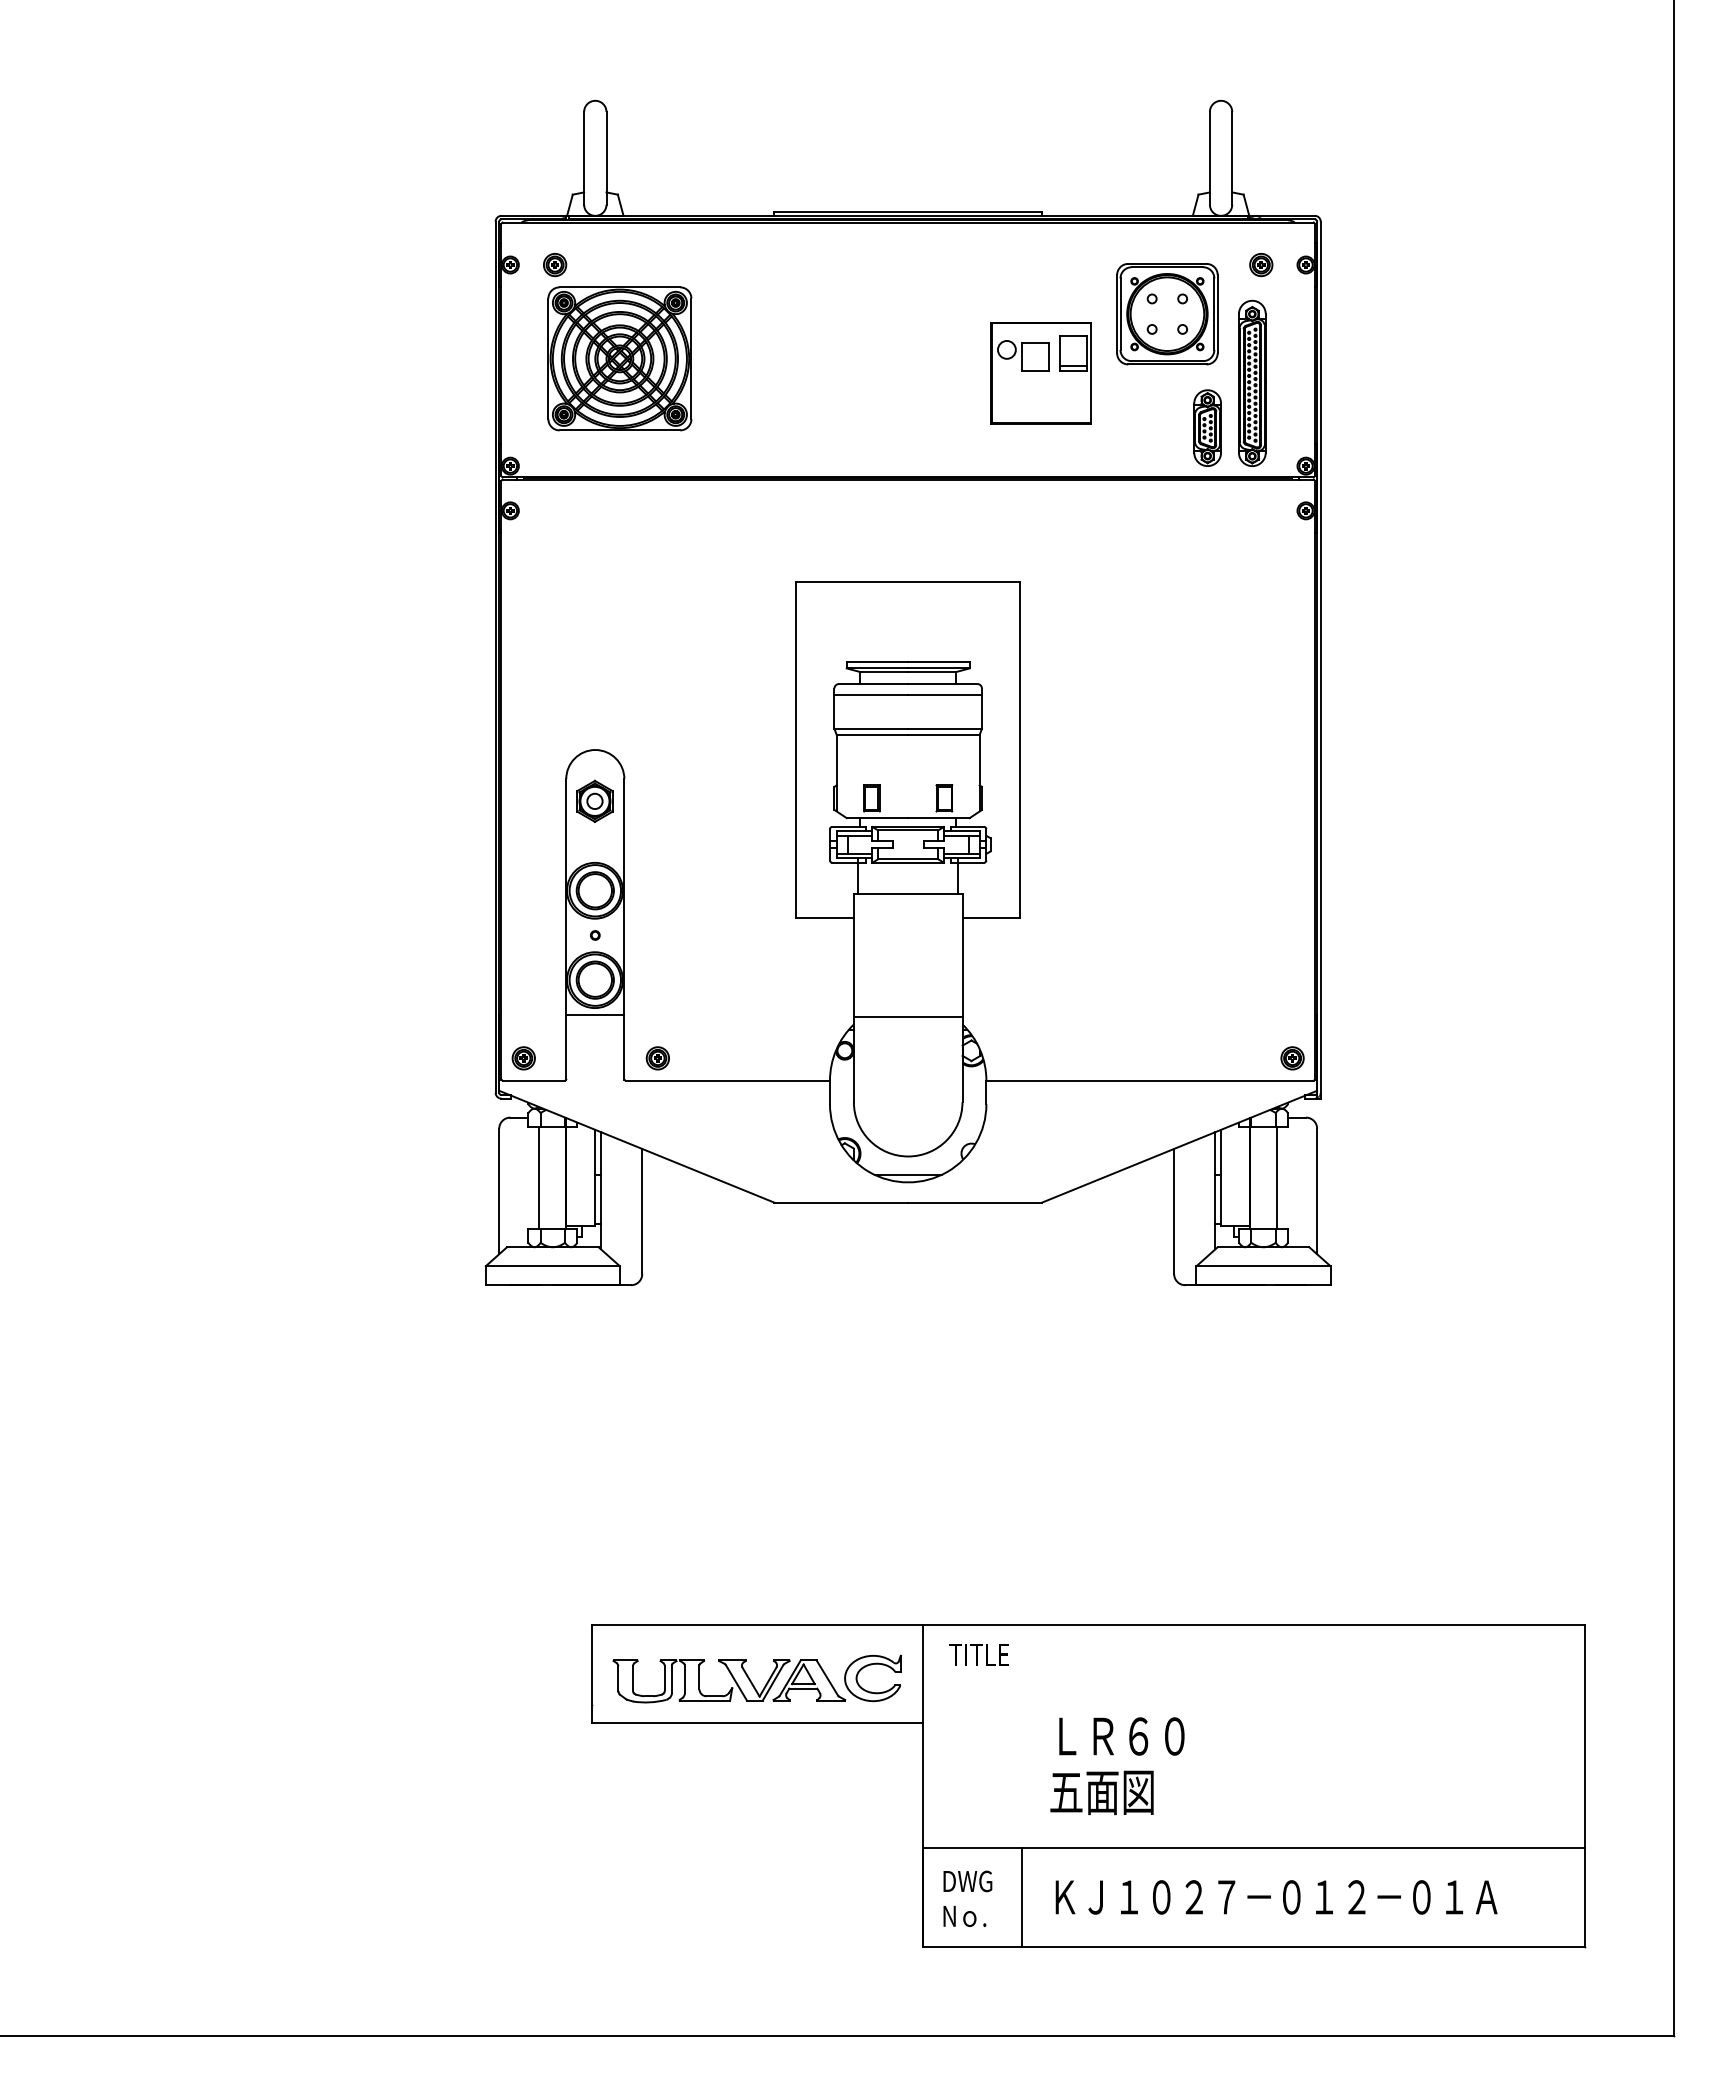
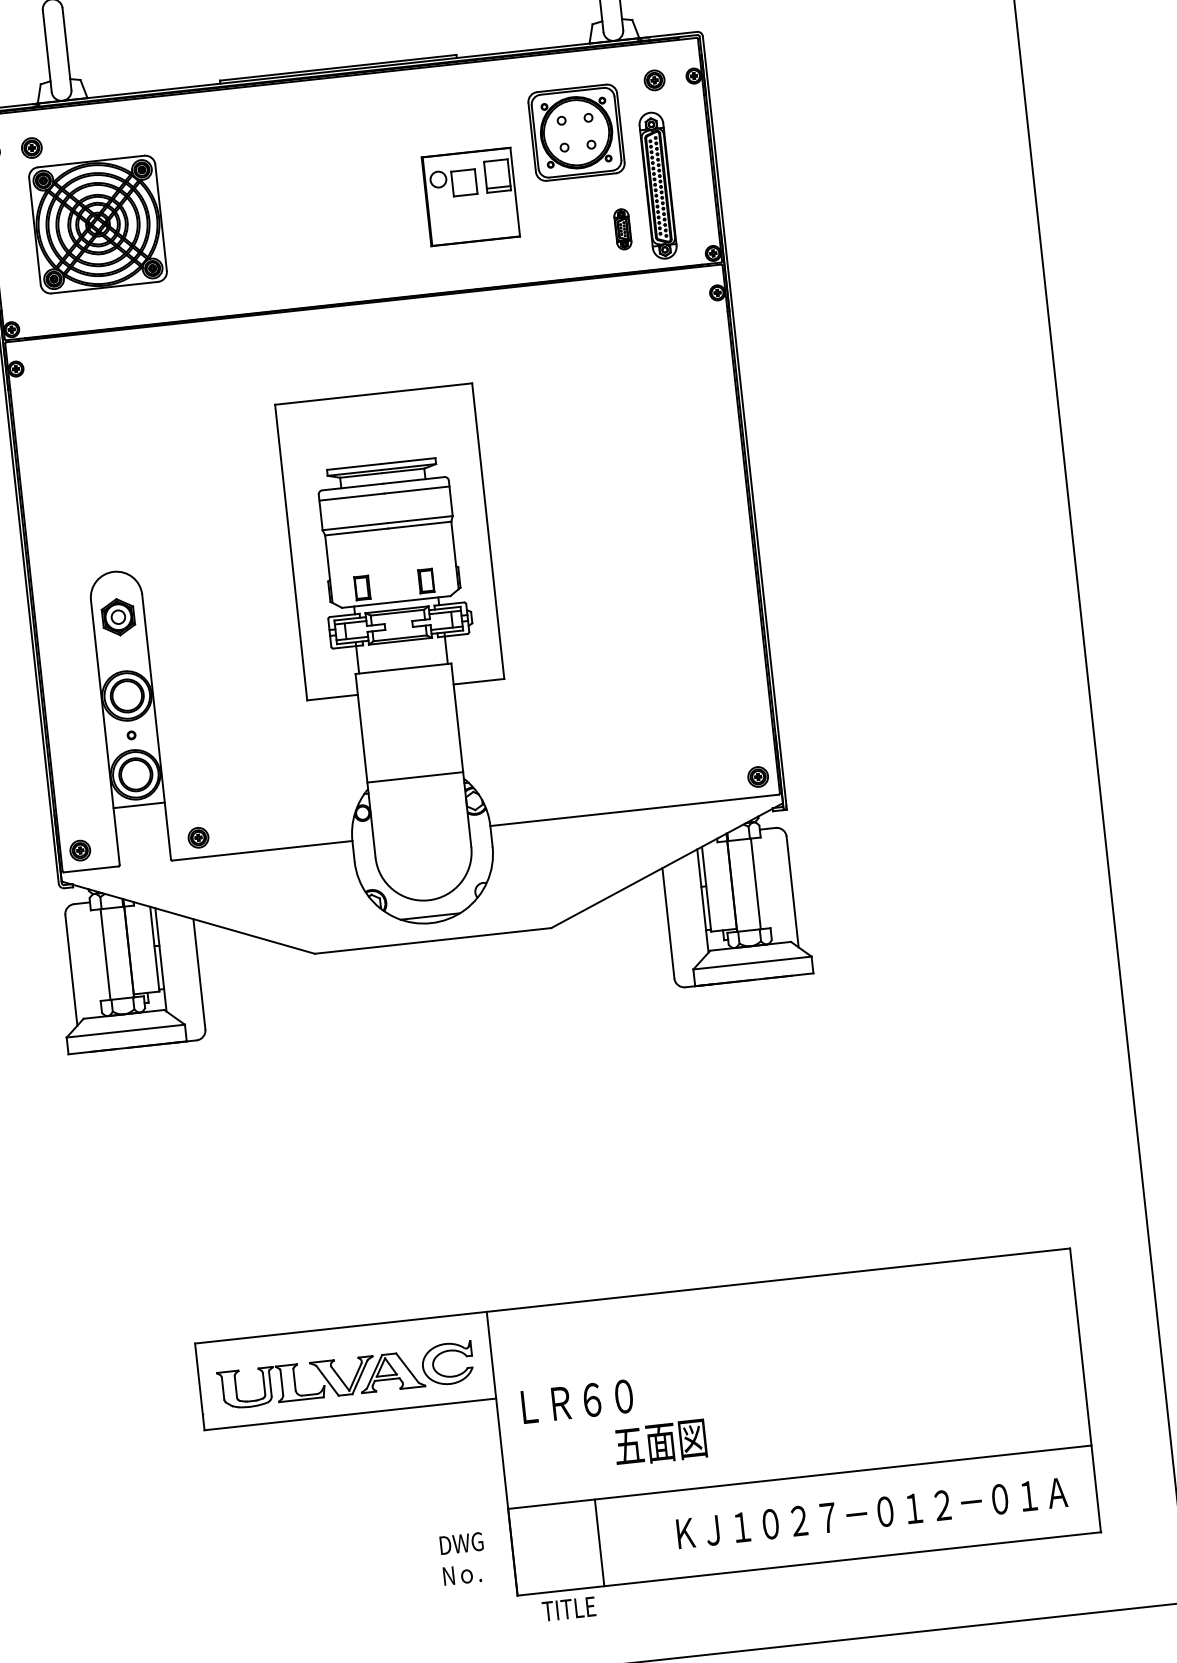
part: (1207, 427) -> (622, 228), size x0.6
text: (978, 1654) -> (568, 1608), moved
text: (1121, 1736) -> (577, 1401), moved
text: (1276, 1897) -> (872, 1513), moved
text: (967, 1898) -> (462, 1558), moved

